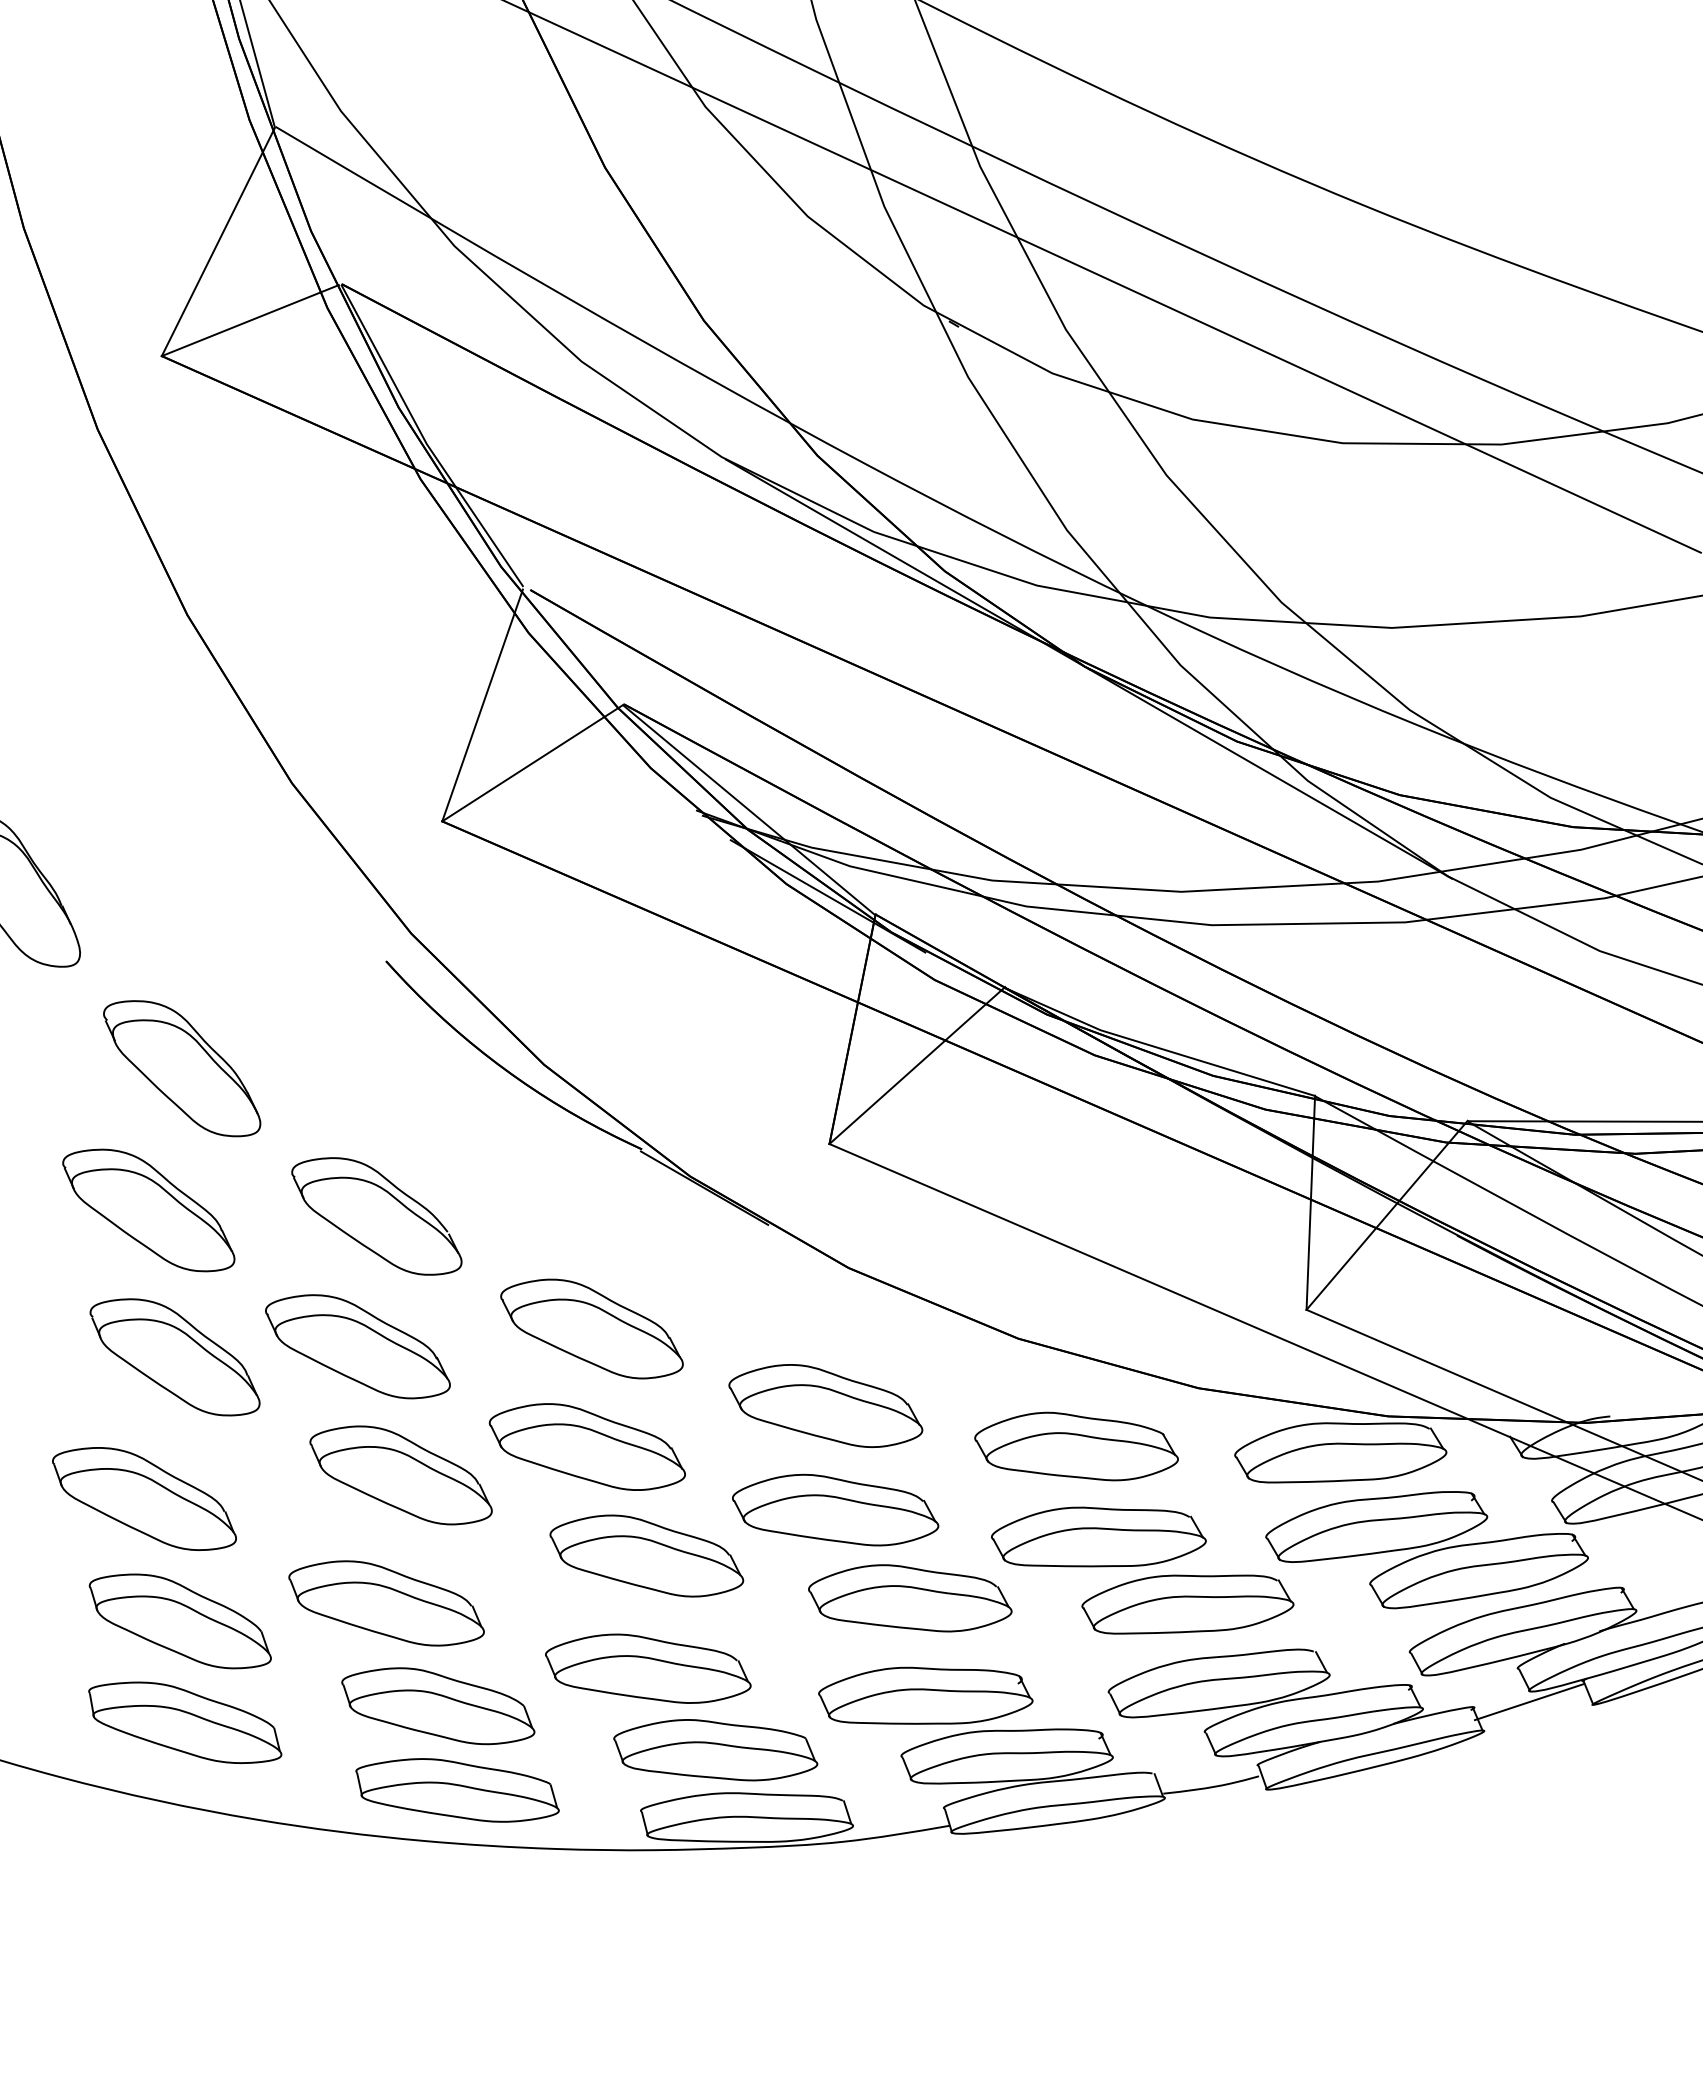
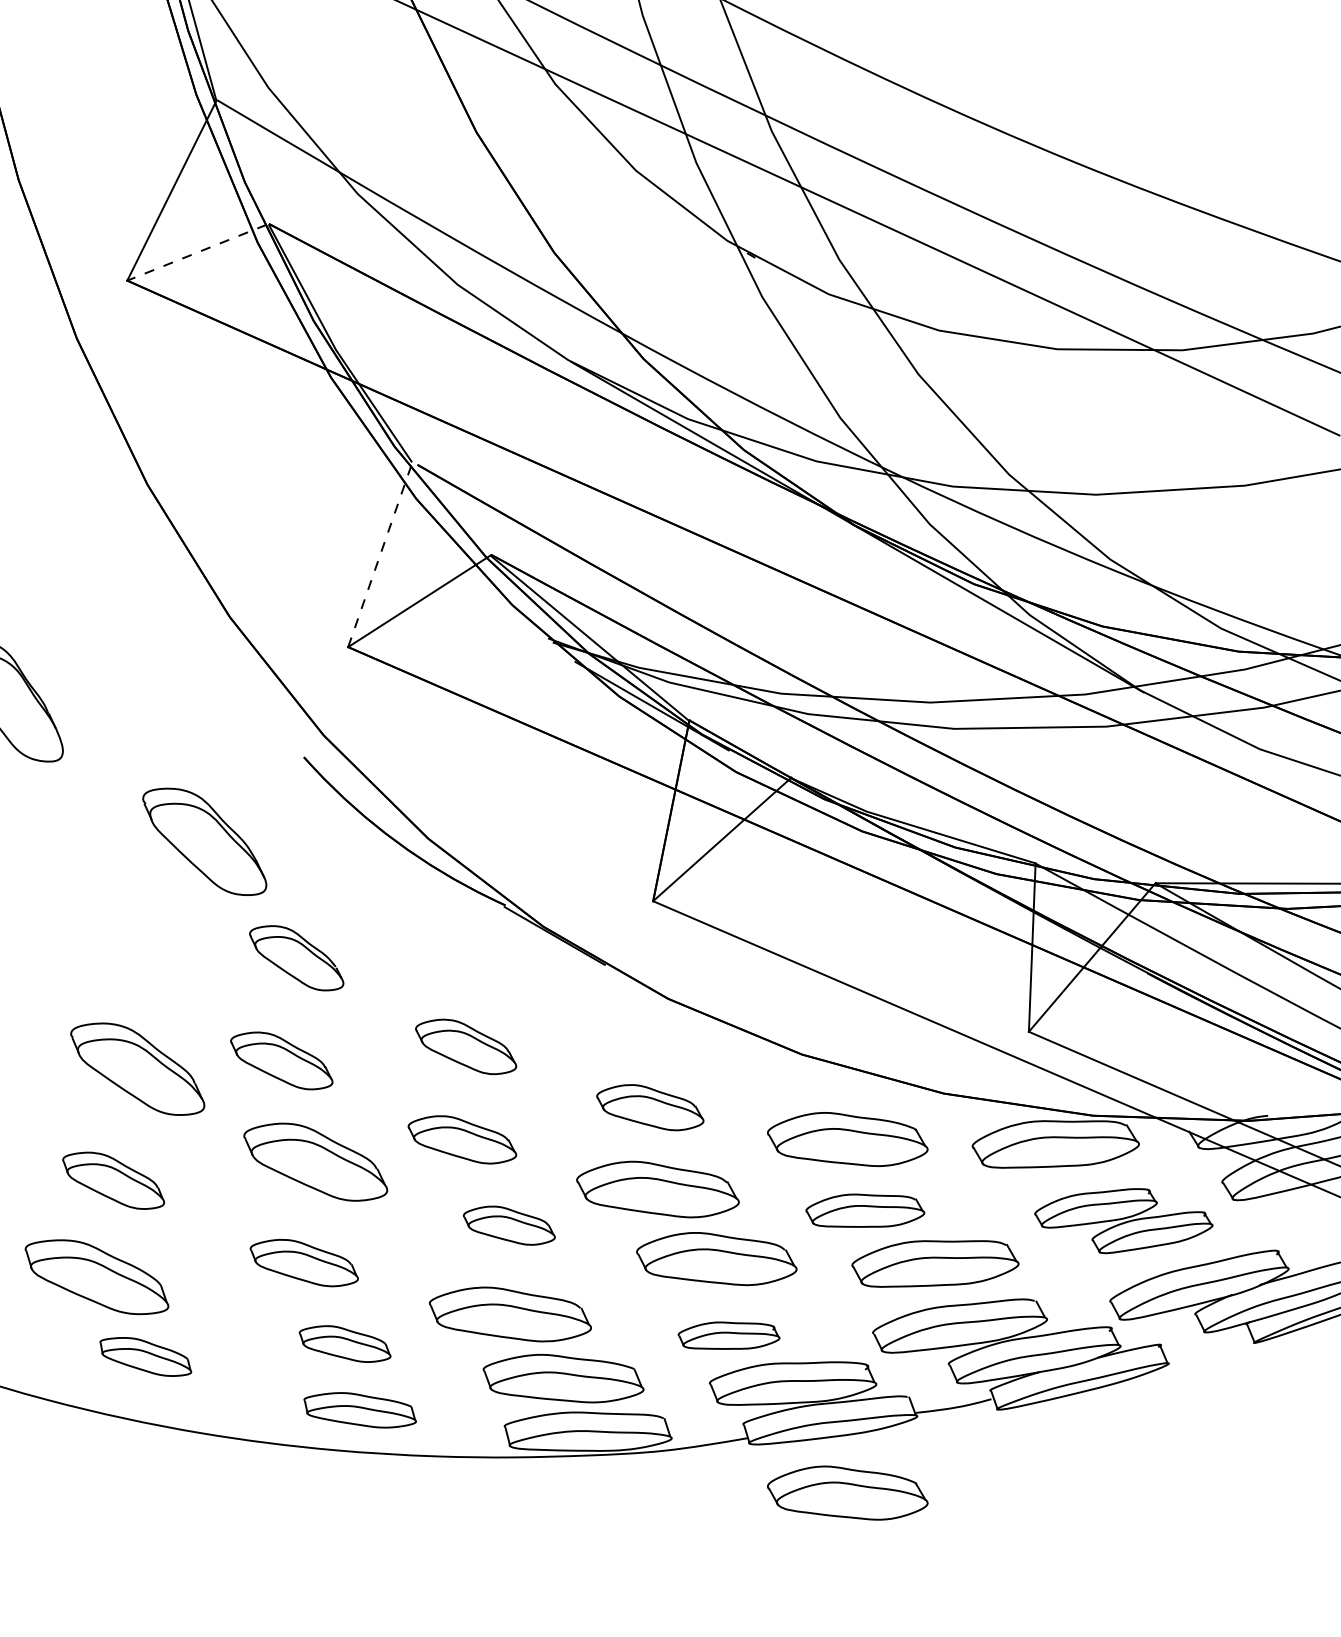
line: (249, 320) -> (196, 252), solid -> dashed
line: (482, 705) -> (379, 555), solid -> dashed
part: (182, 1068) -> (205, 841), moved
part: (148, 1210) -> (116, 953), removed
part: (376, 1216) -> (296, 958), size x0.7
part: (591, 1328) -> (465, 1046), size x0.7
part: (357, 1346) -> (281, 1060), size x0.7
part: (825, 1406) -> (650, 1107), size x0.7
part: (586, 1446) -> (461, 1139), size x0.7
part: (144, 1498) -> (113, 1180), size x0.7
part: (1098, 1536) -> (865, 1210), size x0.7
part: (1426, 1550) -> (1123, 1221), size x0.7
part: (646, 1555) -> (509, 1225), size x0.6
part: (386, 1603) -> (304, 1263), size x0.7
part: (179, 1621) -> (96, 1277), moved
part: (925, 1695) -> (728, 1335), size x0.6
line: (1529, 1701) -> (1204, 1340), removed
part: (438, 1706) -> (345, 1344), size x0.6
part: (185, 1722) -> (145, 1356), size x0.6
part: (457, 1790) -> (360, 1410), size x0.7
part: (1076, 1895) -> (847, 1493), added

